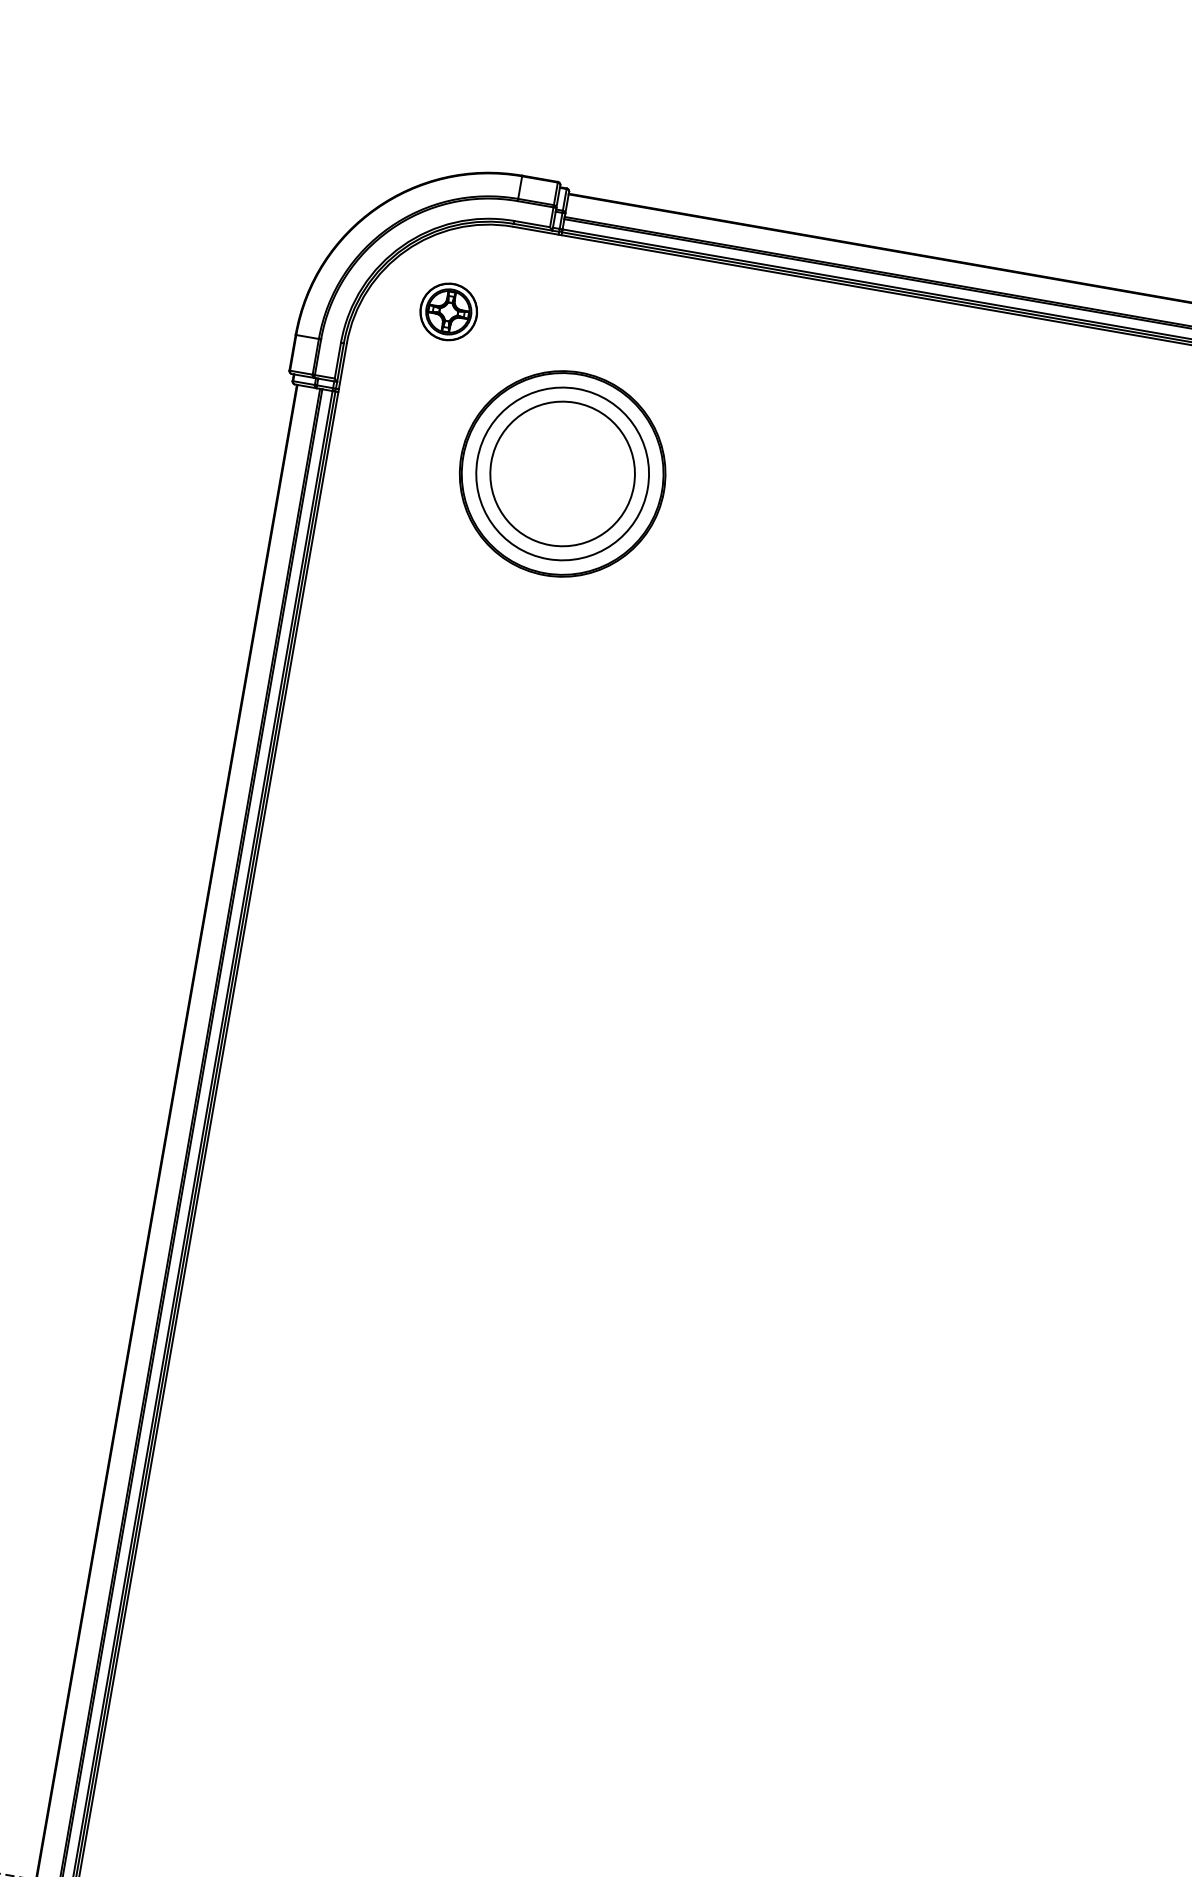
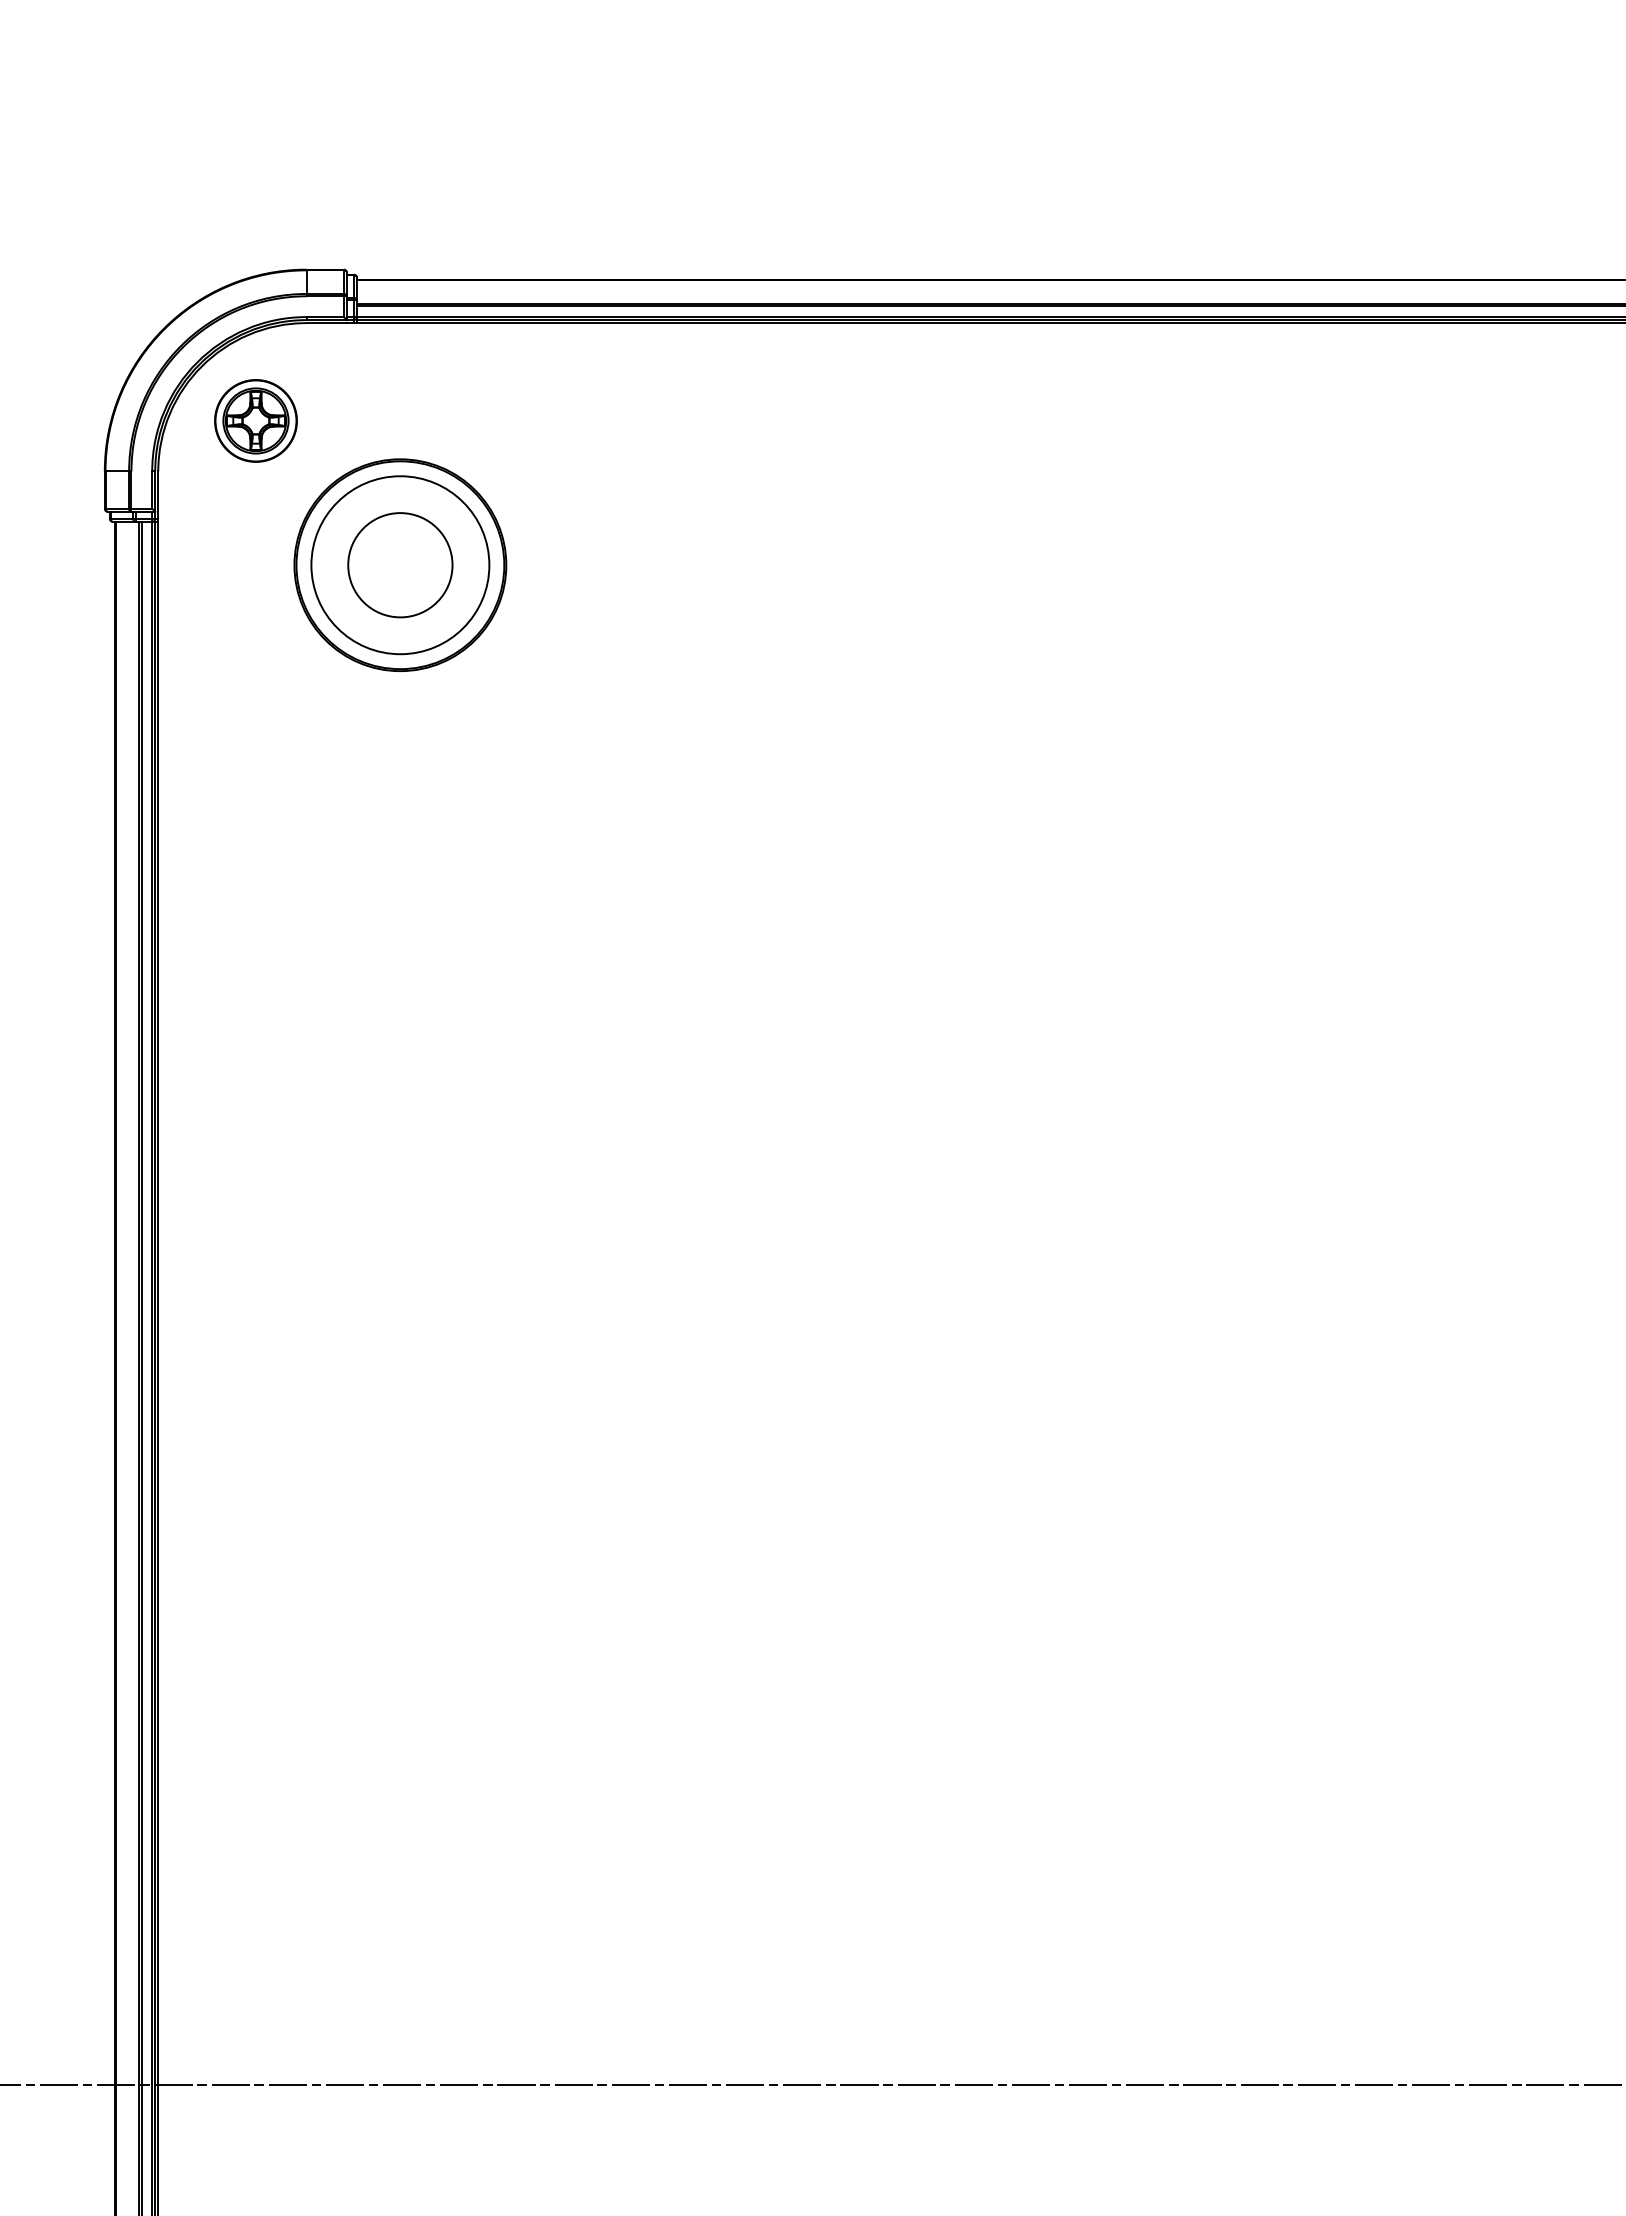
part: (449, 311) -> (256, 420), size x1.4
circle: (561, 473) -> (399, 564), size x0.7

